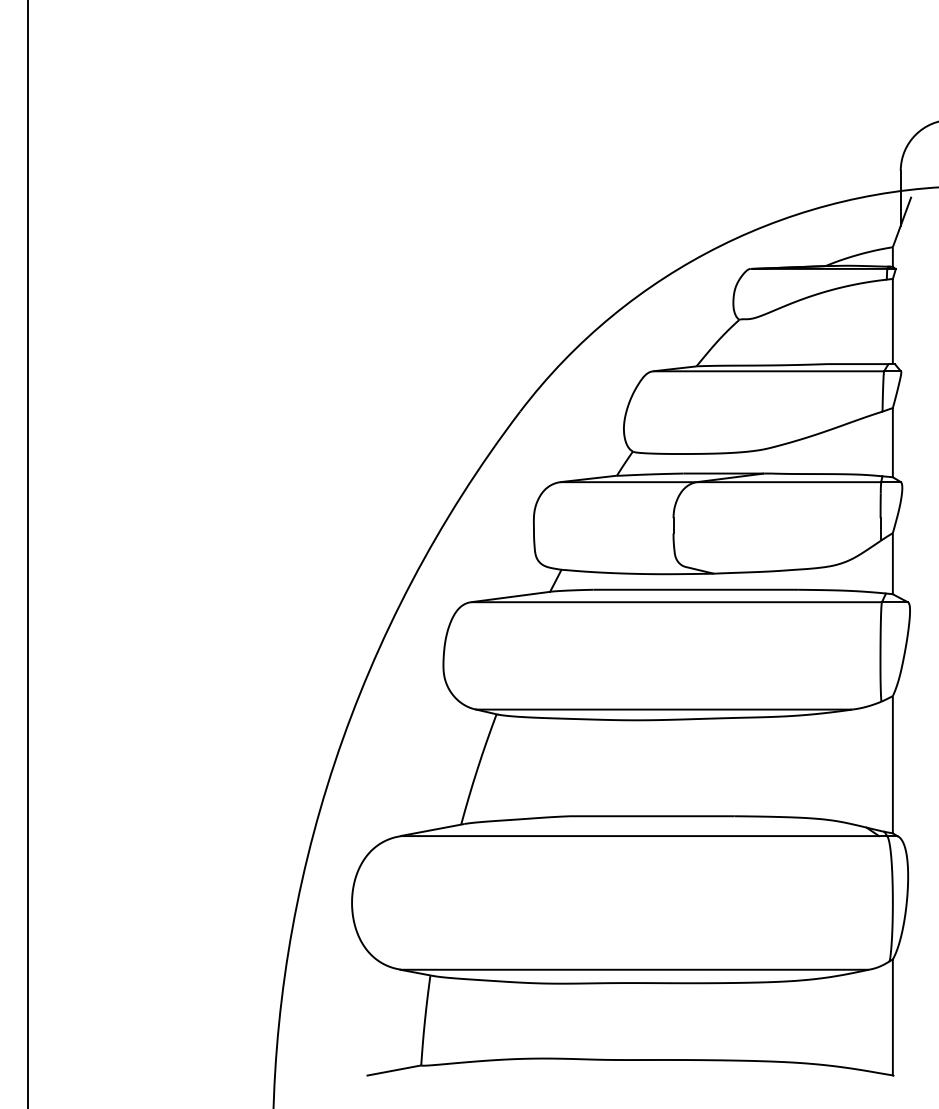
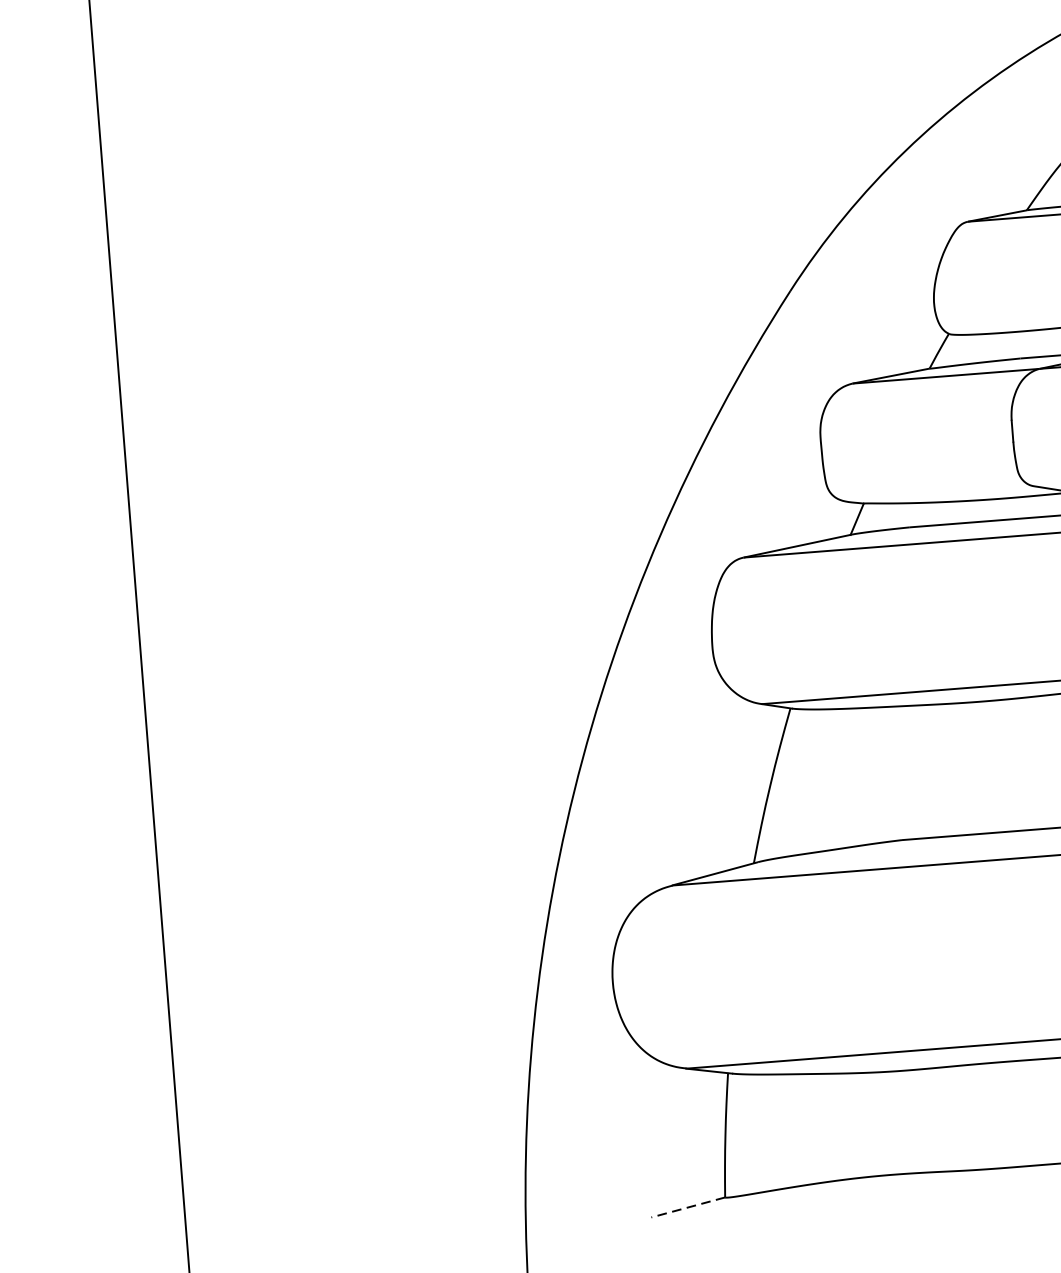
line: (394, 1070) -> (689, 1207), solid -> dashed

